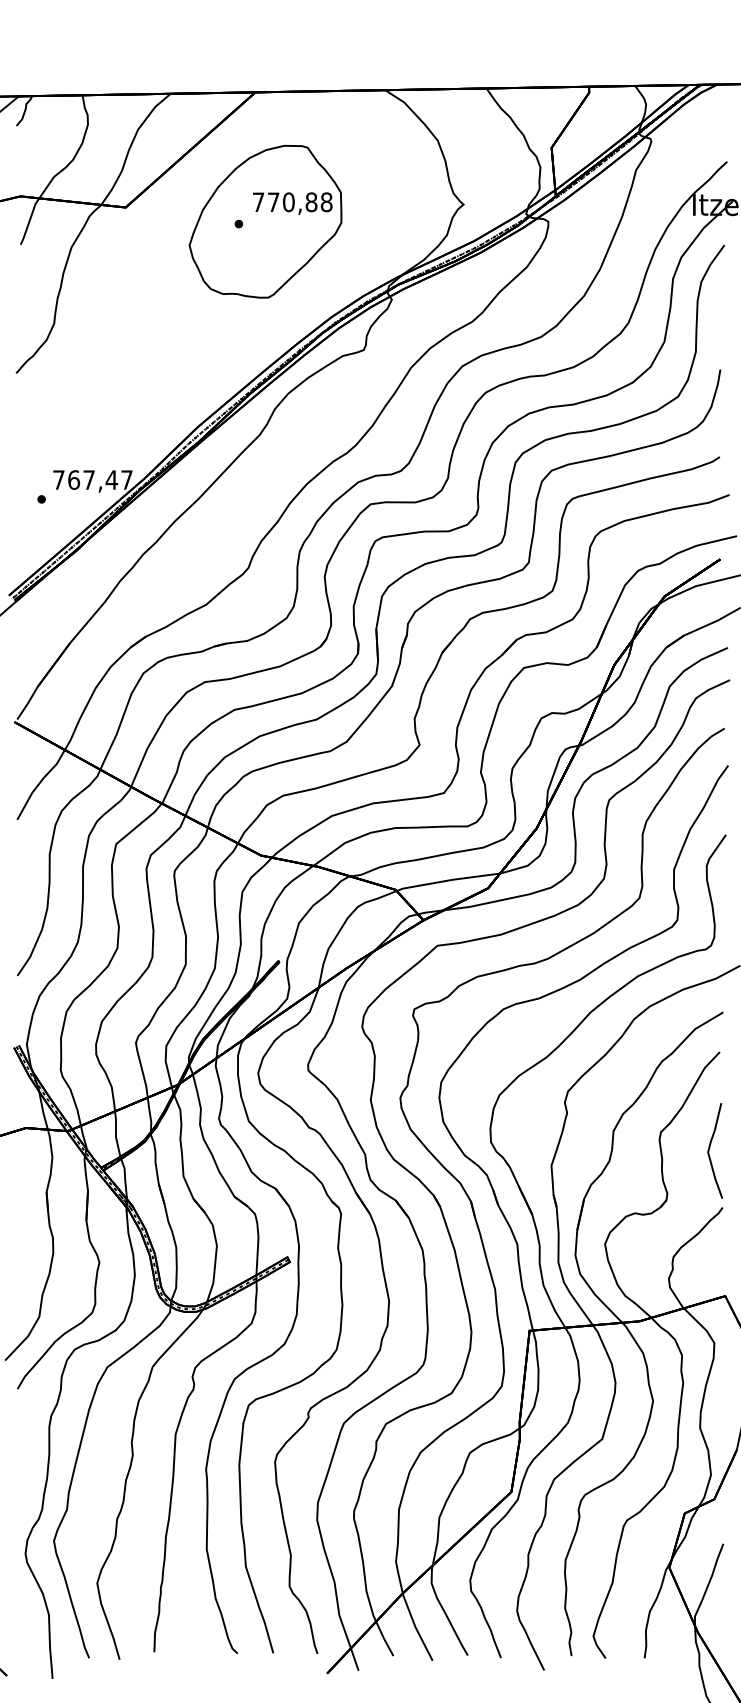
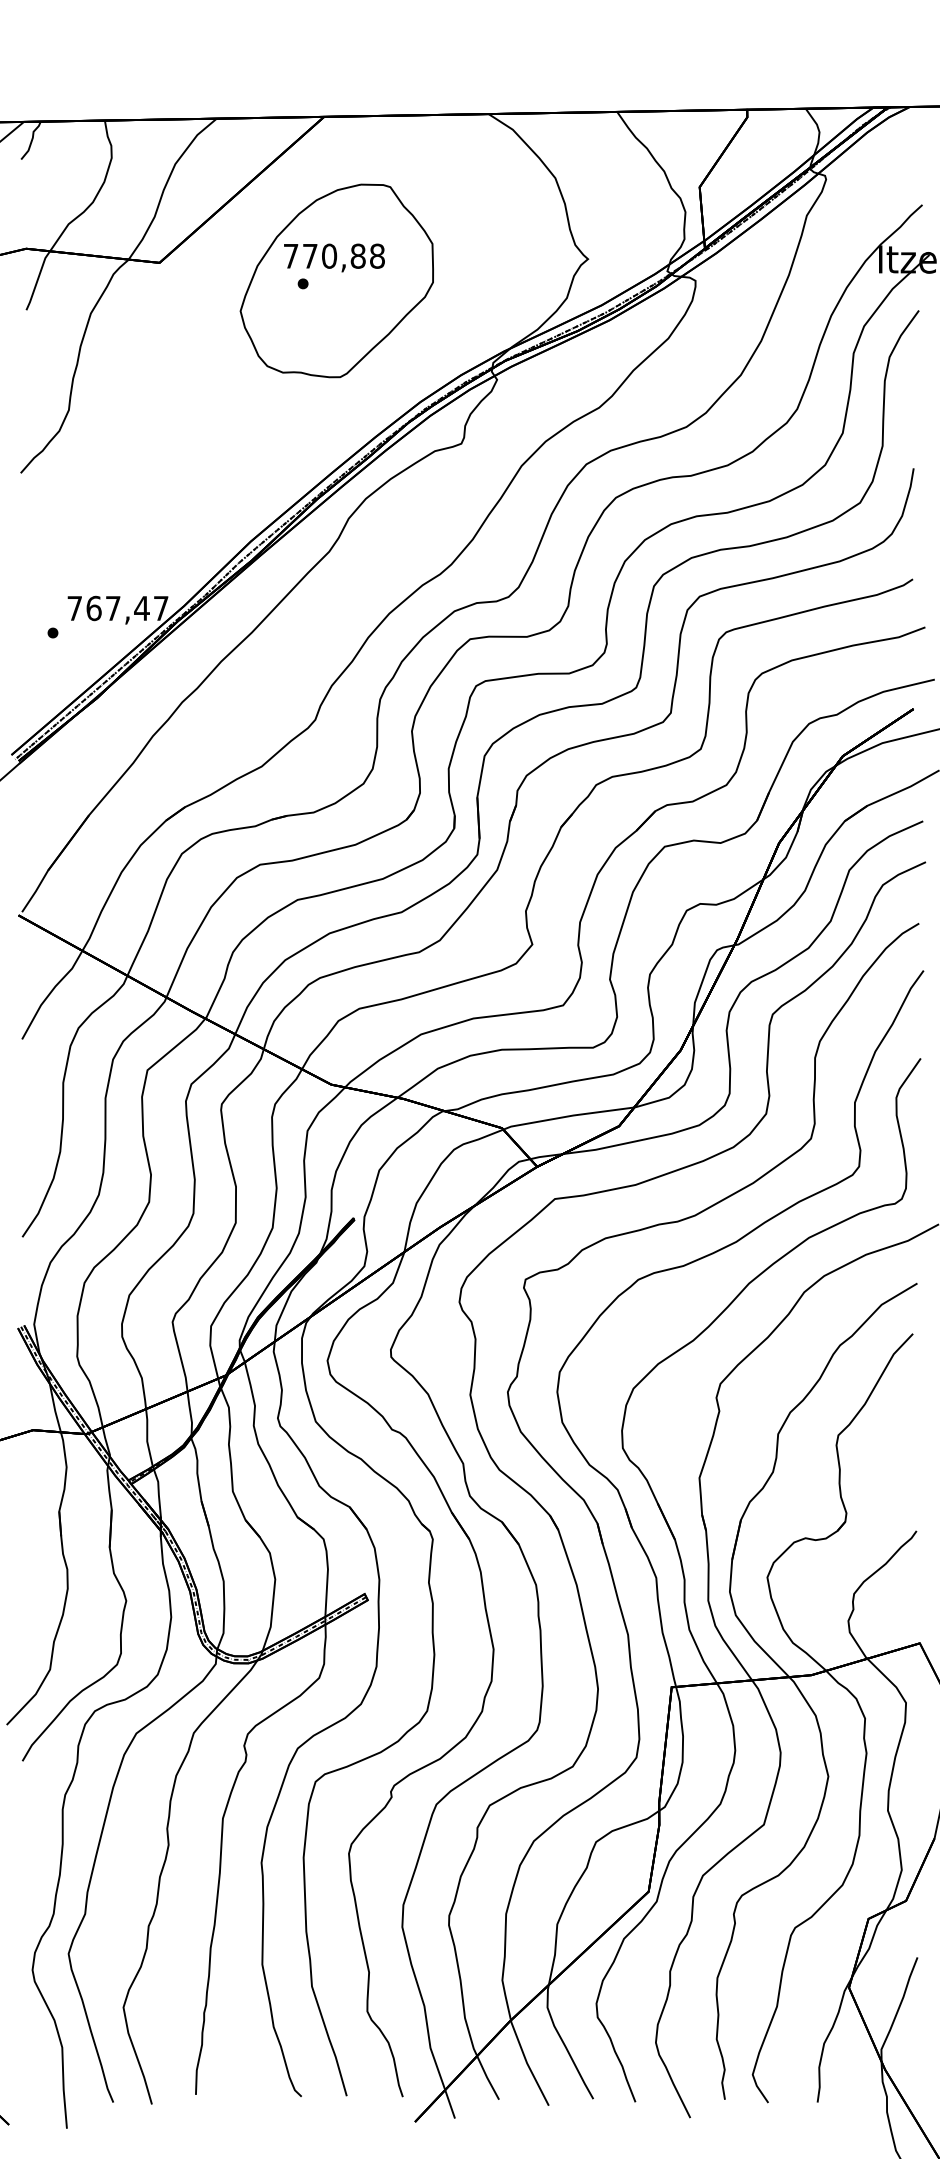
text: (292, 203) -> (334, 257), moved
curve: (709, 1148) -> (900, 1456), removed

